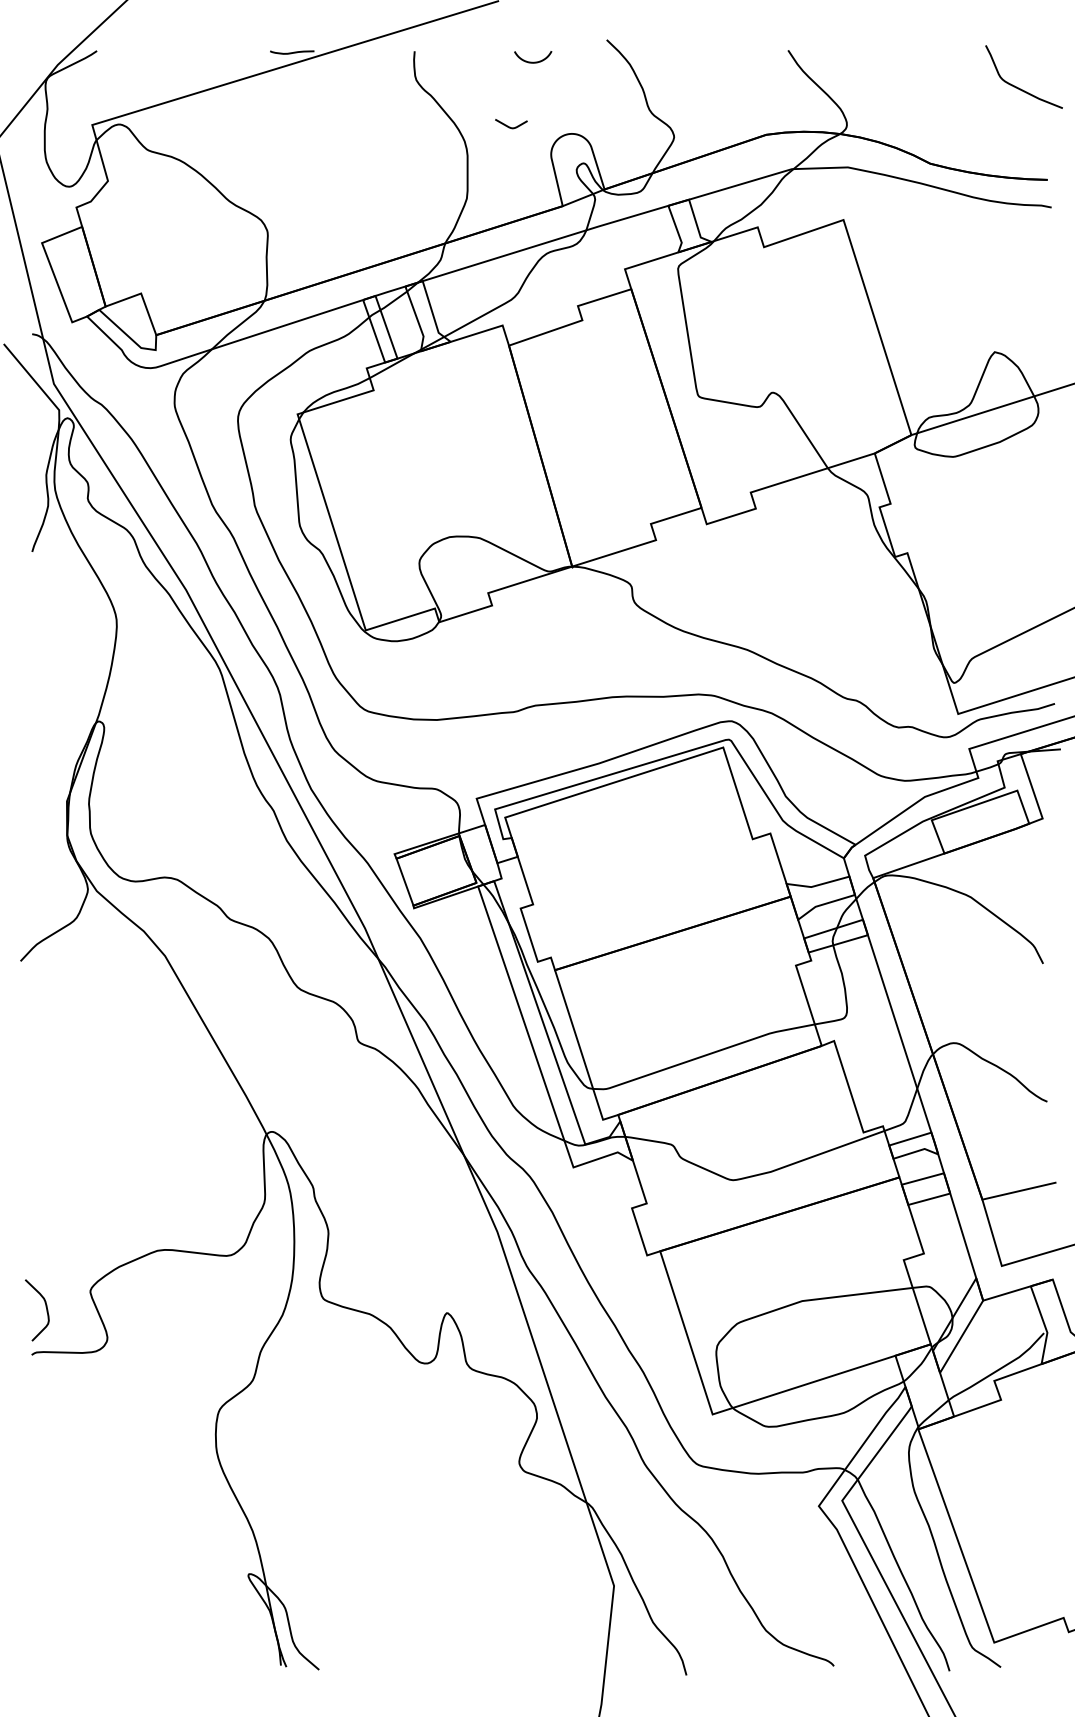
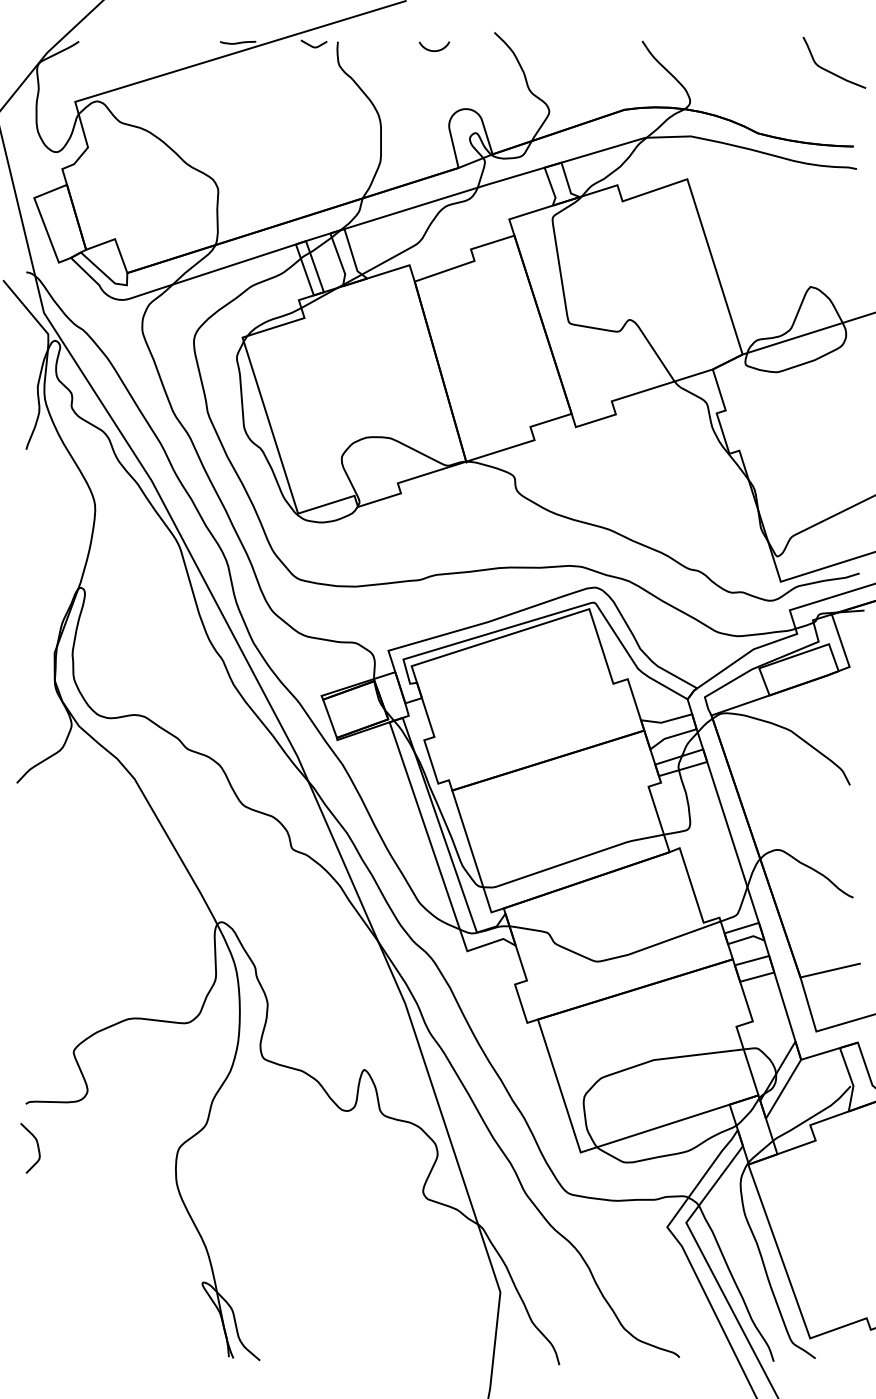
curve: (510, 126) -> (313, 46), moved
curve: (45, 1307) -> (37, 1146), moved

